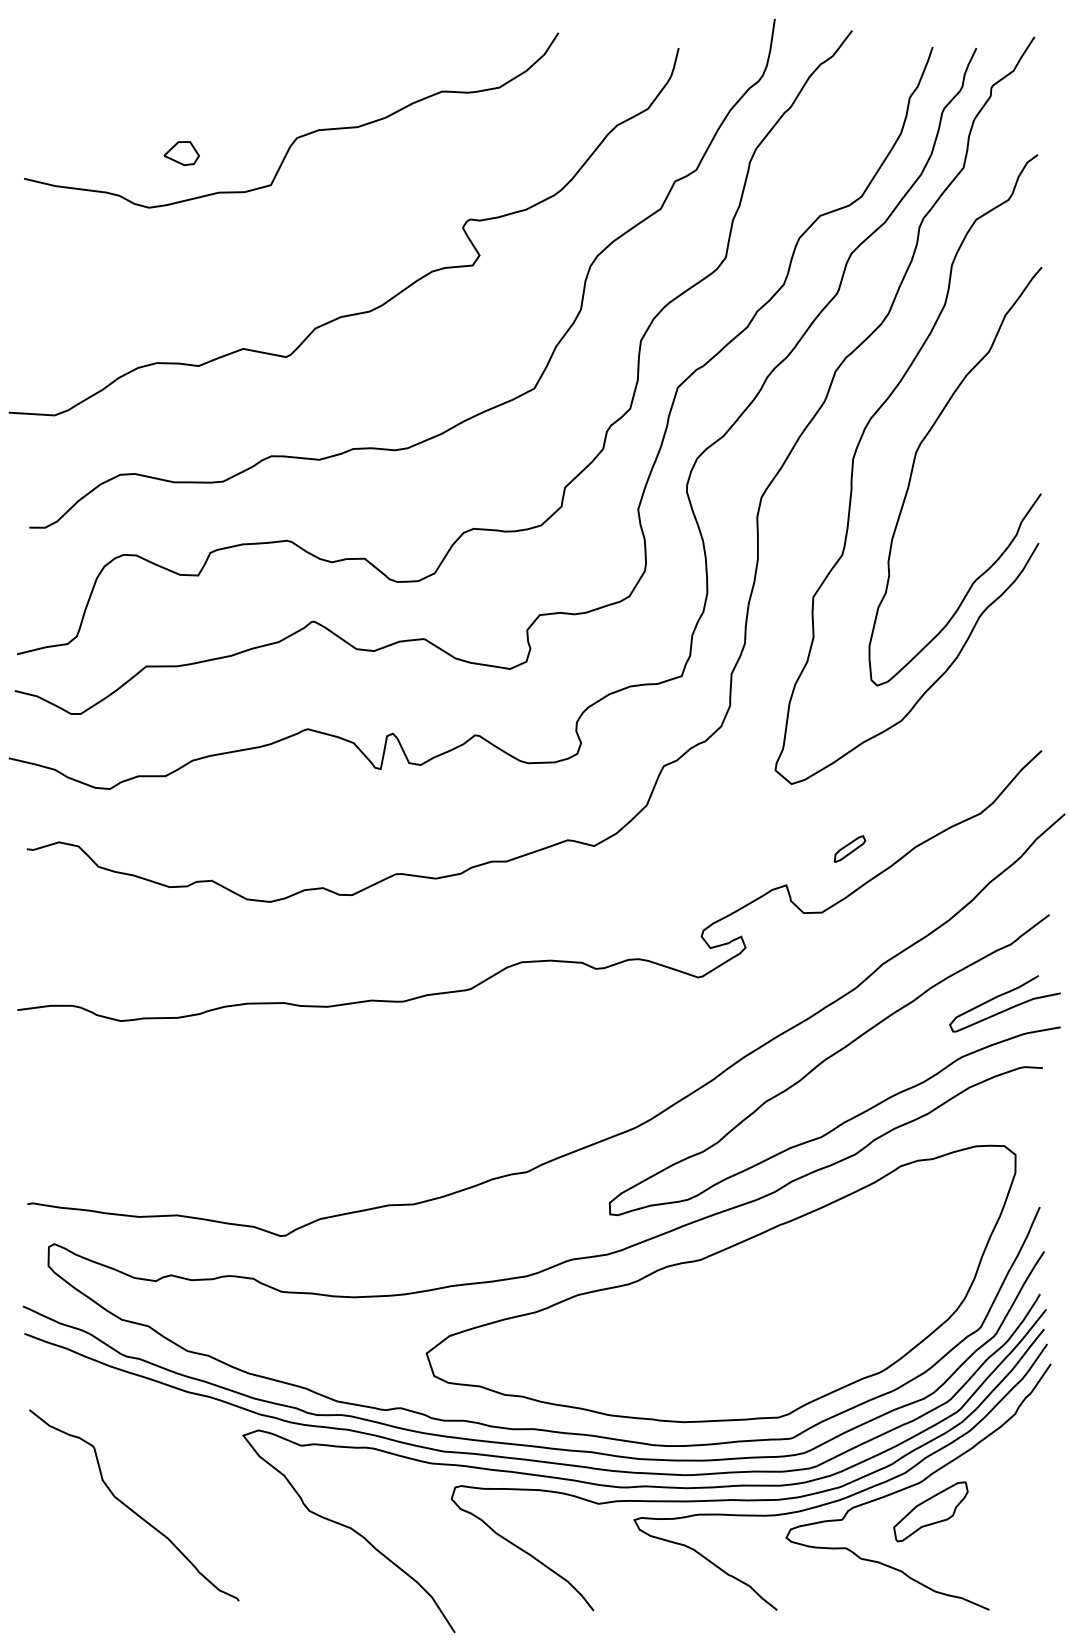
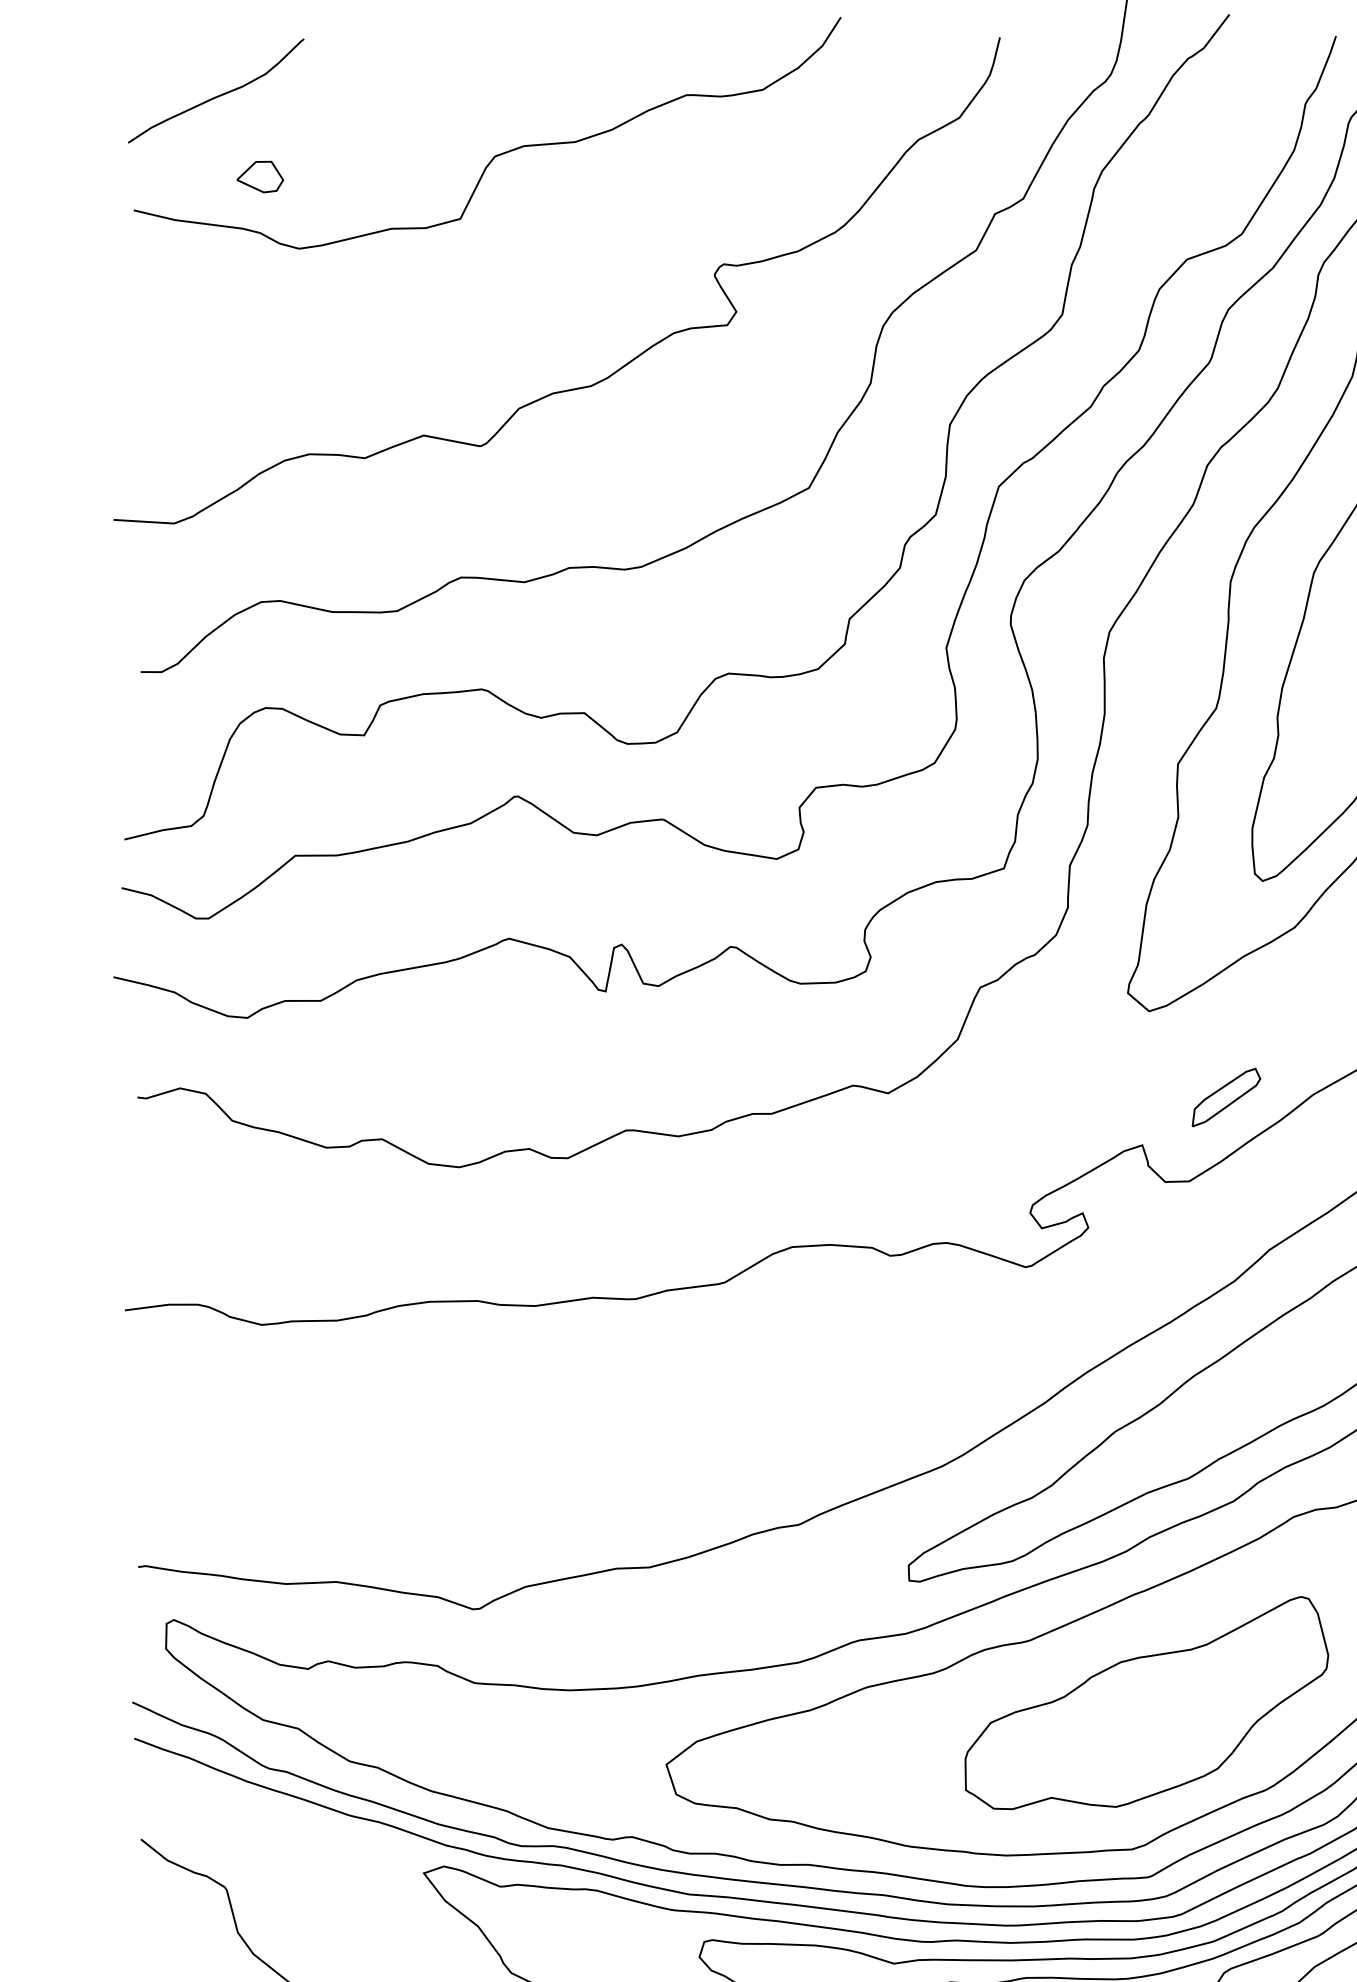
curve: (87, 91) -> (217, 94), added
part: (181, 153) -> (260, 176), moved
part: (849, 848) -> (1225, 1096), size x1.67
part: (789, 1306) -> (1146, 1702), added

